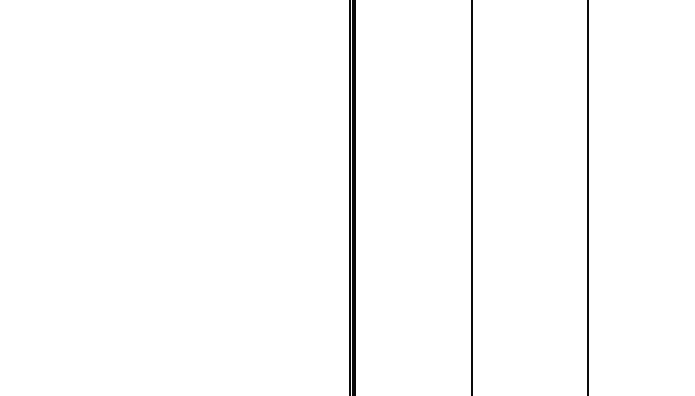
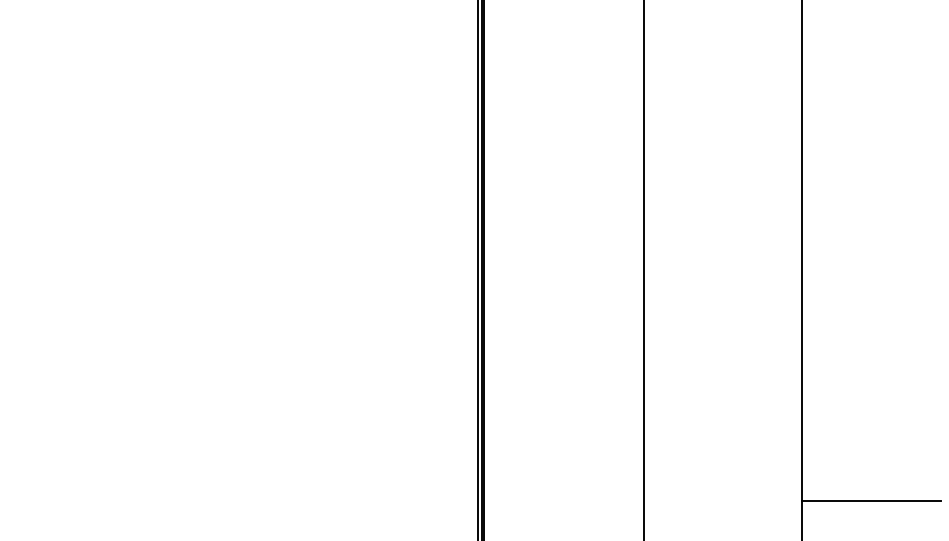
line: (638, 366) -> (871, 500), added

